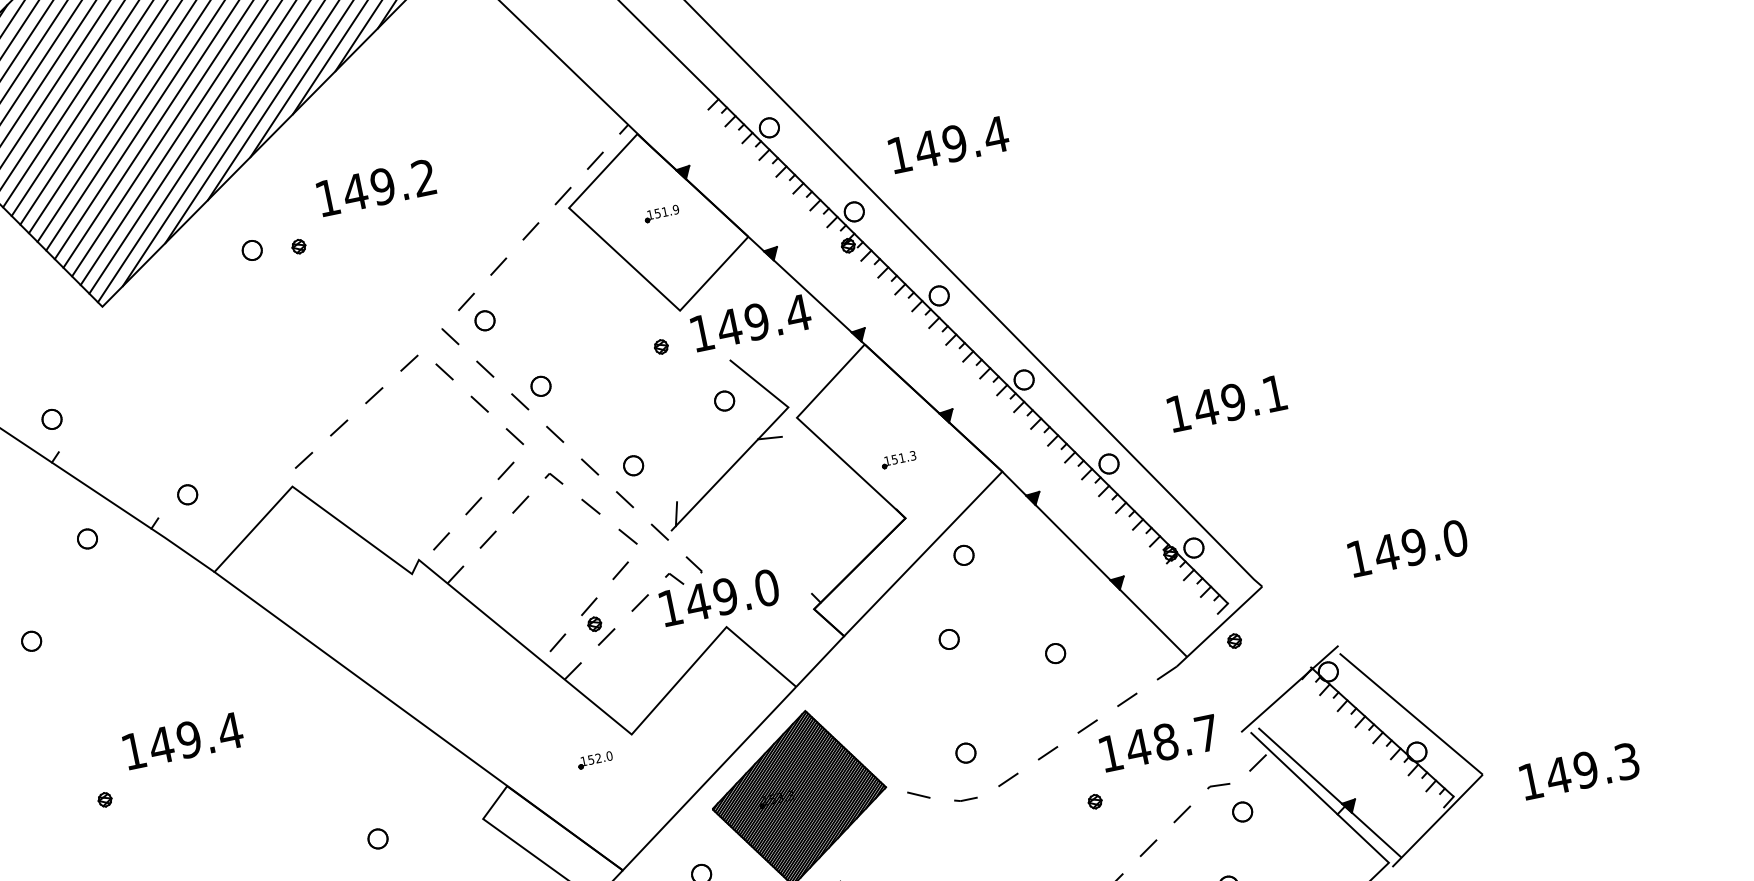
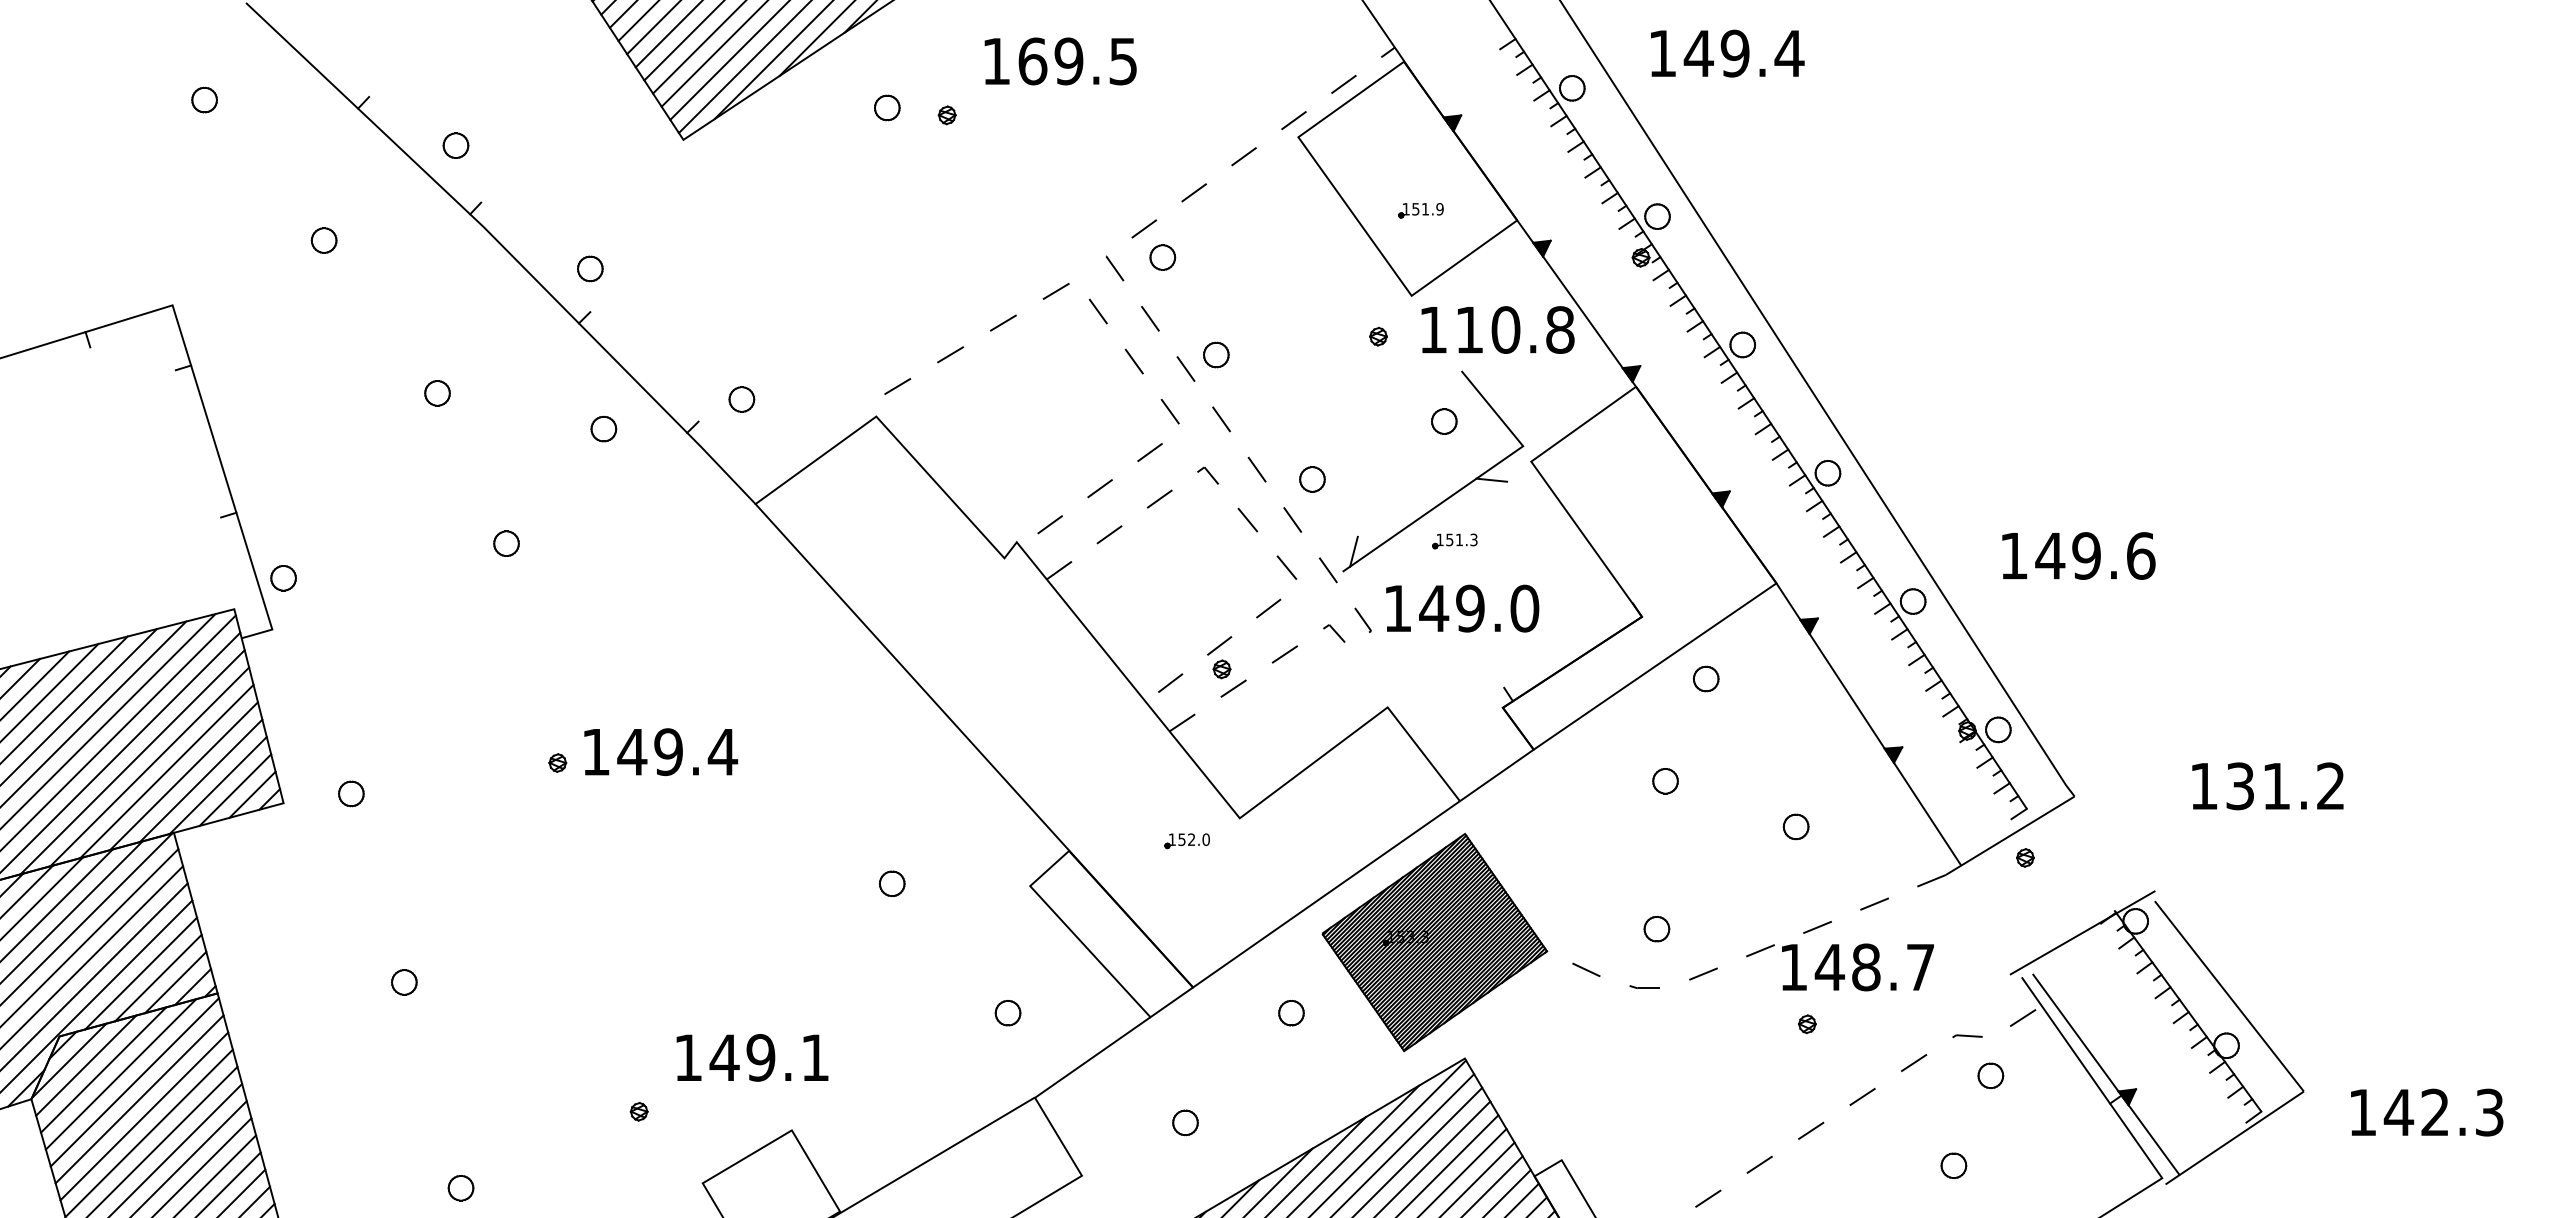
text: (948, 144) -> (1727, 53), moved
text: (388, 185) -> (1076, 61), 149.2 -> 169.5
part: (661, 213) -> (1420, 210), moved
text: (763, 320) -> (1514, 329), 149.4 -> 110.8
text: (1275, 393) -> (2141, 555), 149.1 -> 149.6
part: (898, 460) -> (1454, 541), moved
text: (1420, 545) -> (2285, 786), 149.0 -> 131.2
text: (719, 597) -> (1462, 608), moved
text: (183, 741) -> (661, 752), moved
text: (1159, 743) -> (1857, 967), moved
text: (1586, 769) -> (2435, 1112), 149.3 -> 142.3

